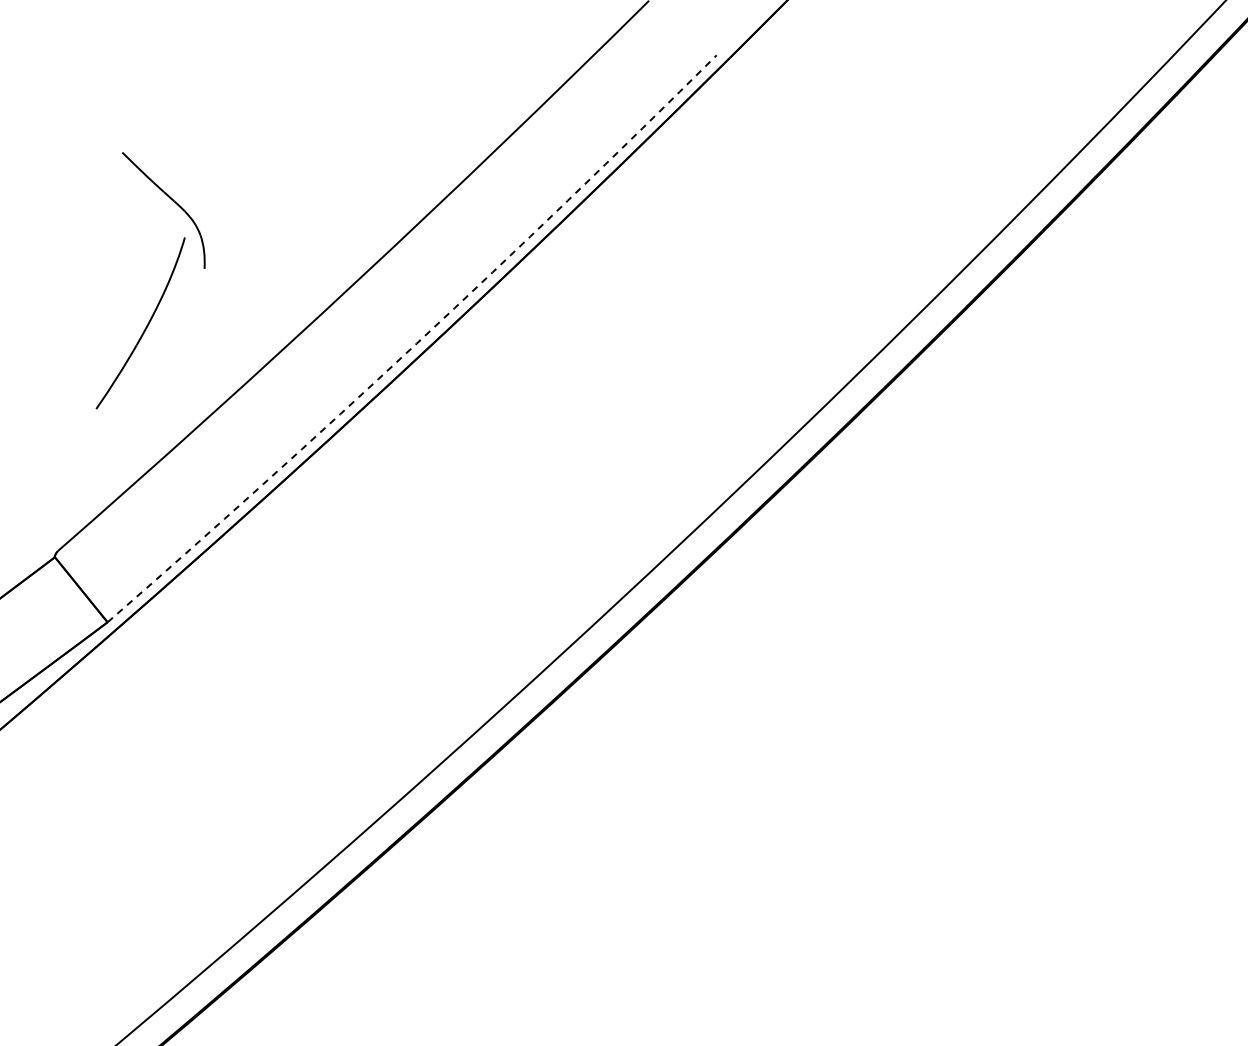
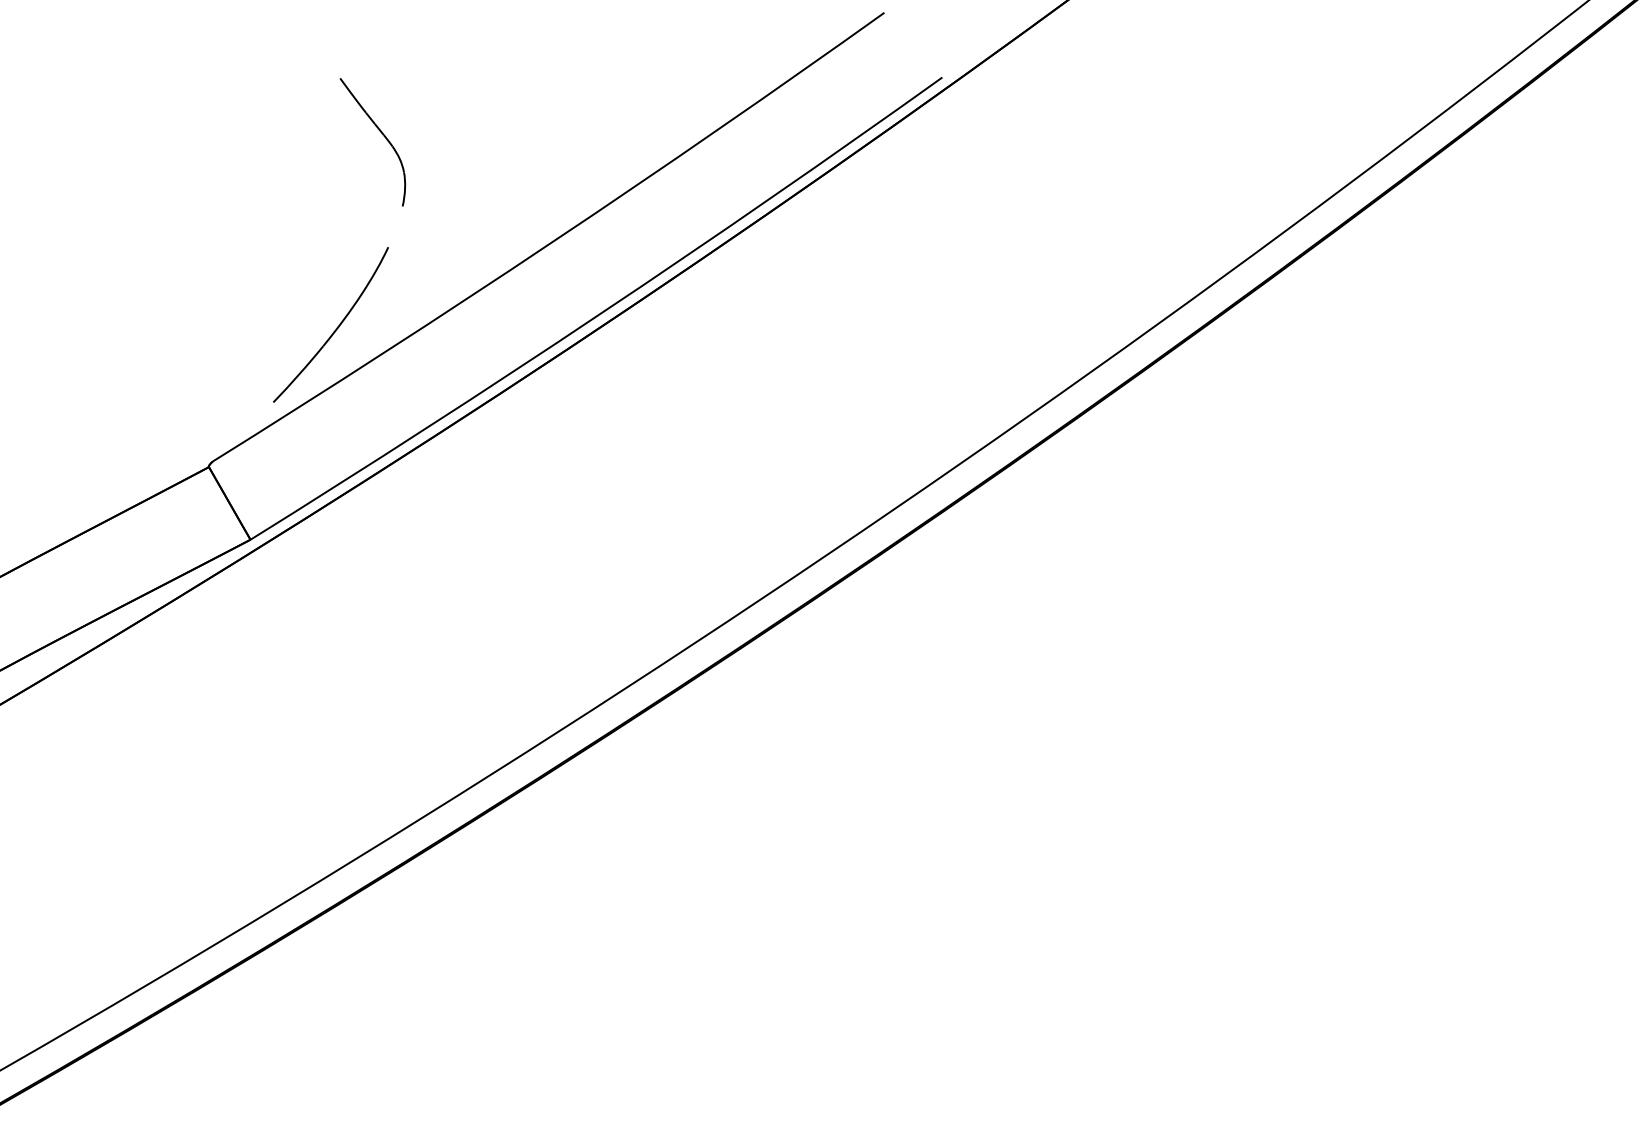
part: (146, 324) -> (336, 327), moved
arc: (417, 343) -> (600, 314), dashed -> solid

